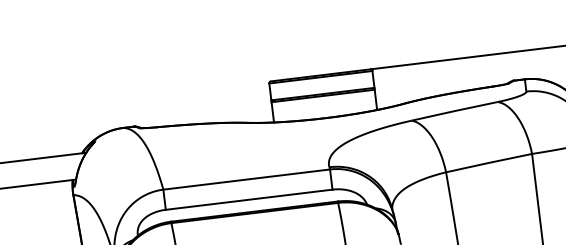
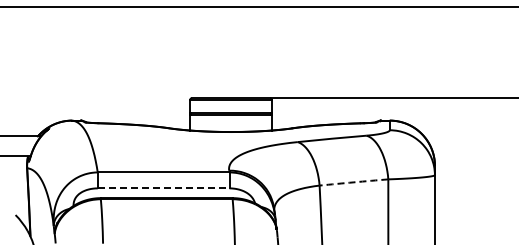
arc: (488, 163) -> (353, 182), solid -> dashed
line: (249, 199) -> (163, 188), solid -> dashed

